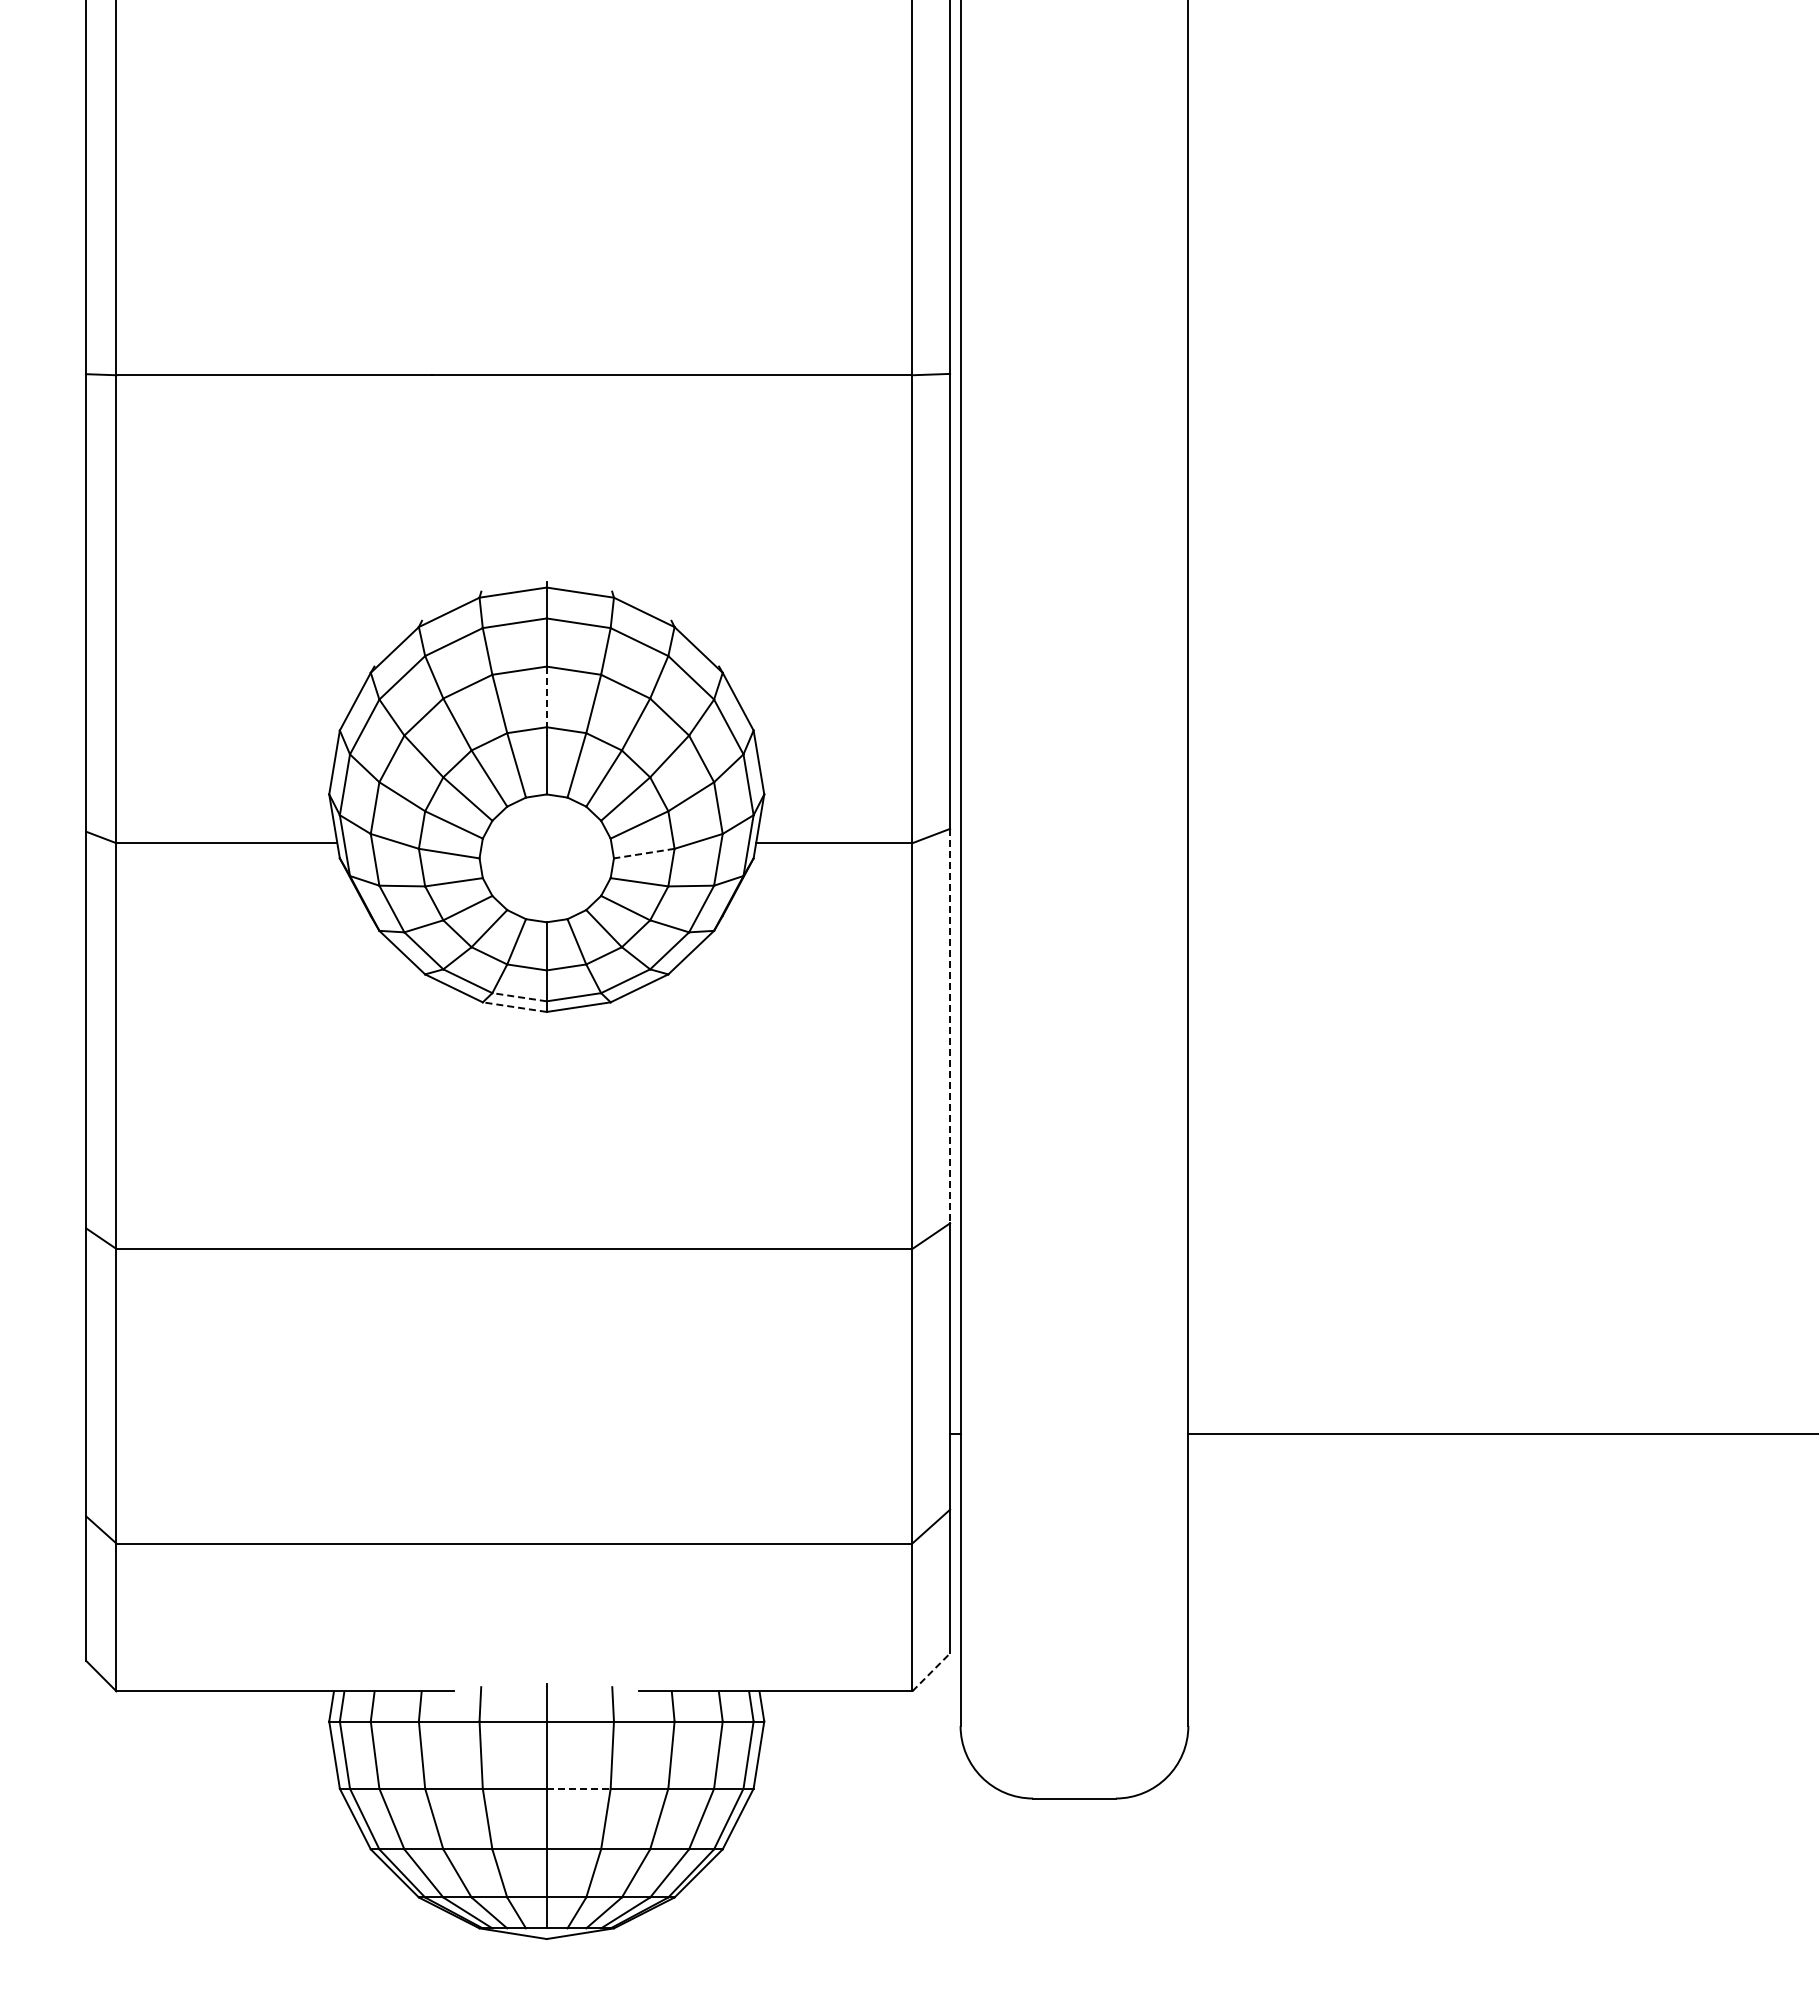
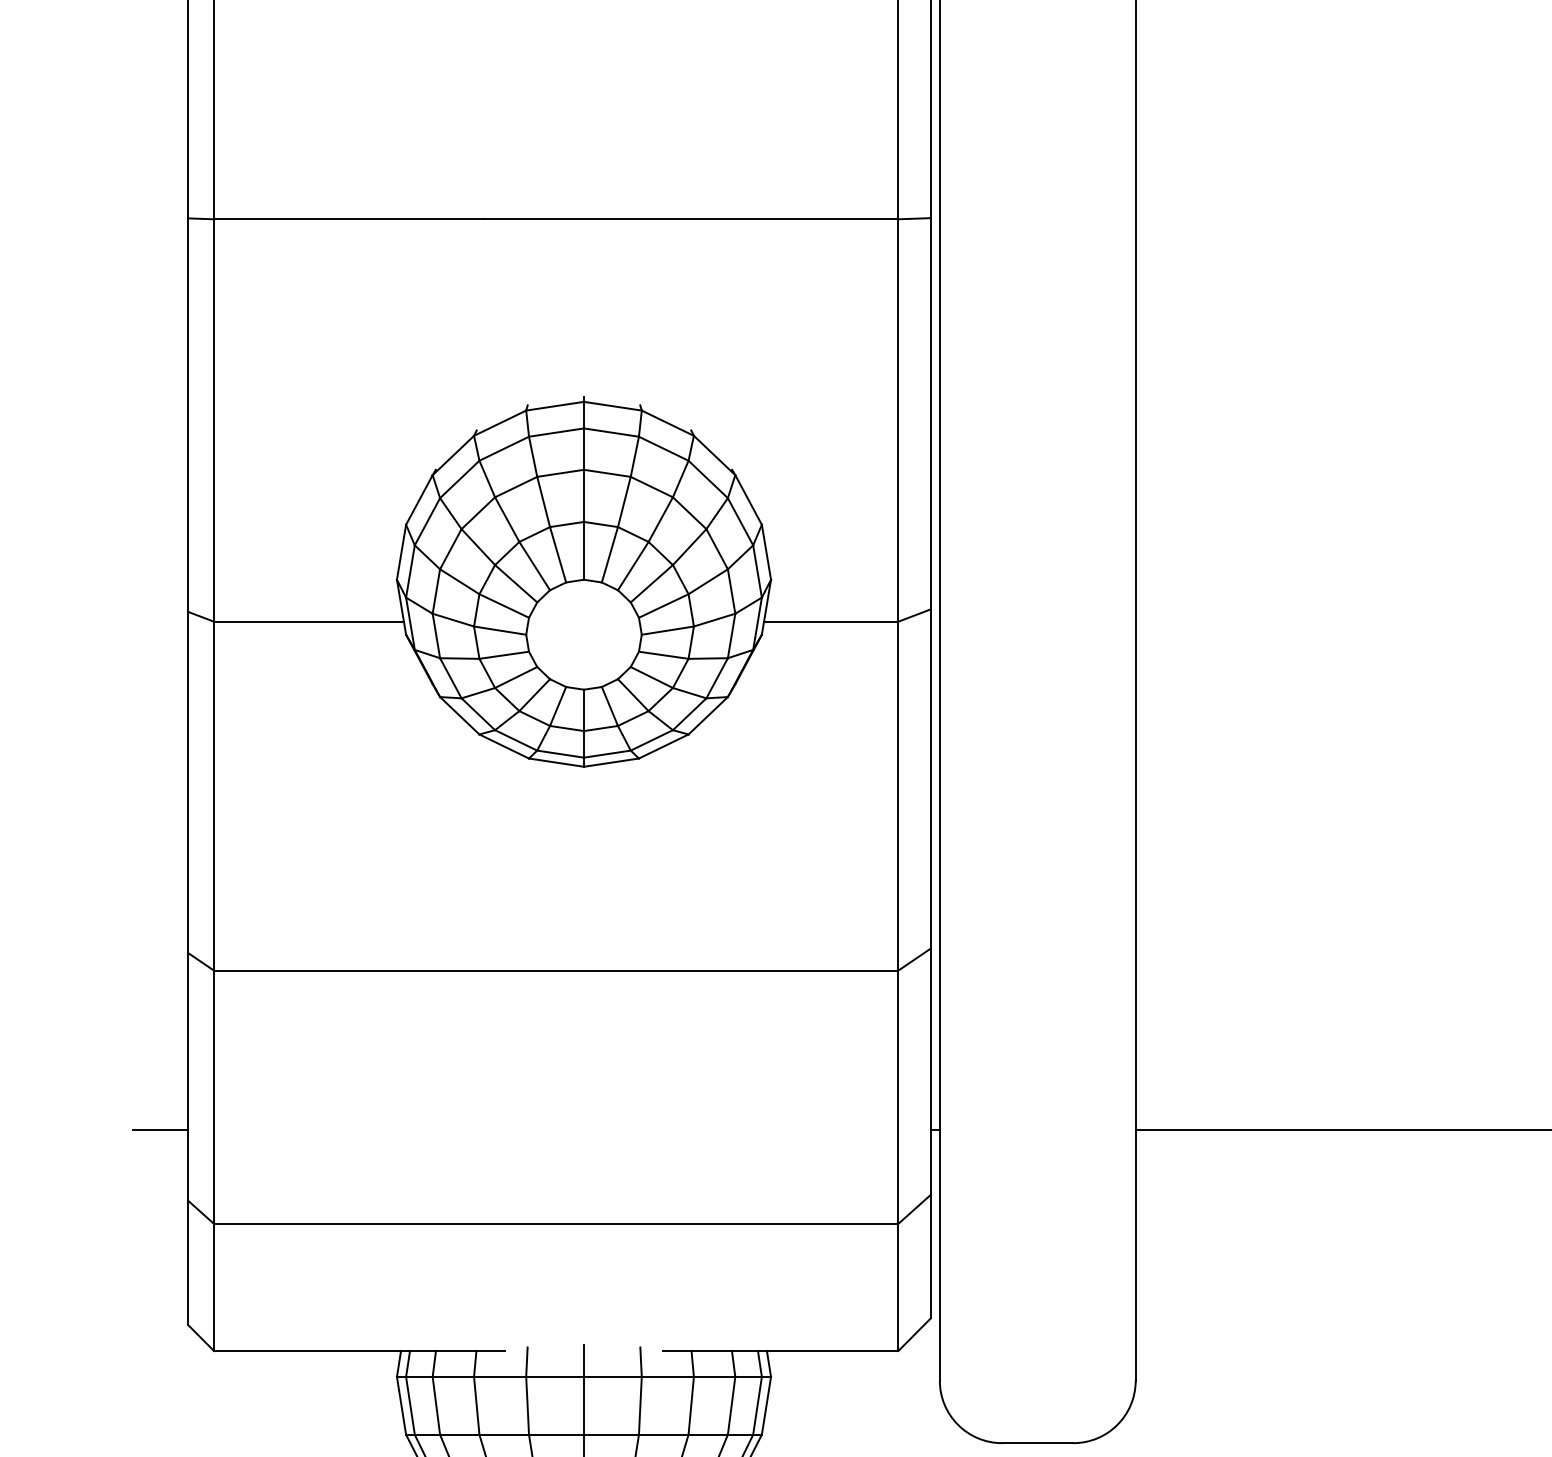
line: (546, 697) -> (583, 496), dashed -> solid
line: (644, 853) -> (668, 630), dashed -> solid
line: (519, 997) -> (560, 754), dashed -> solid
line: (514, 1007) -> (556, 762), dashed -> solid
line: (950, 1026) -> (931, 779), dashed -> solid
line: (54, 1433) -> (160, 1129), added
line: (931, 1672) -> (914, 1334), dashed -> solid
line: (578, 1788) -> (611, 1434), dashed -> solid

